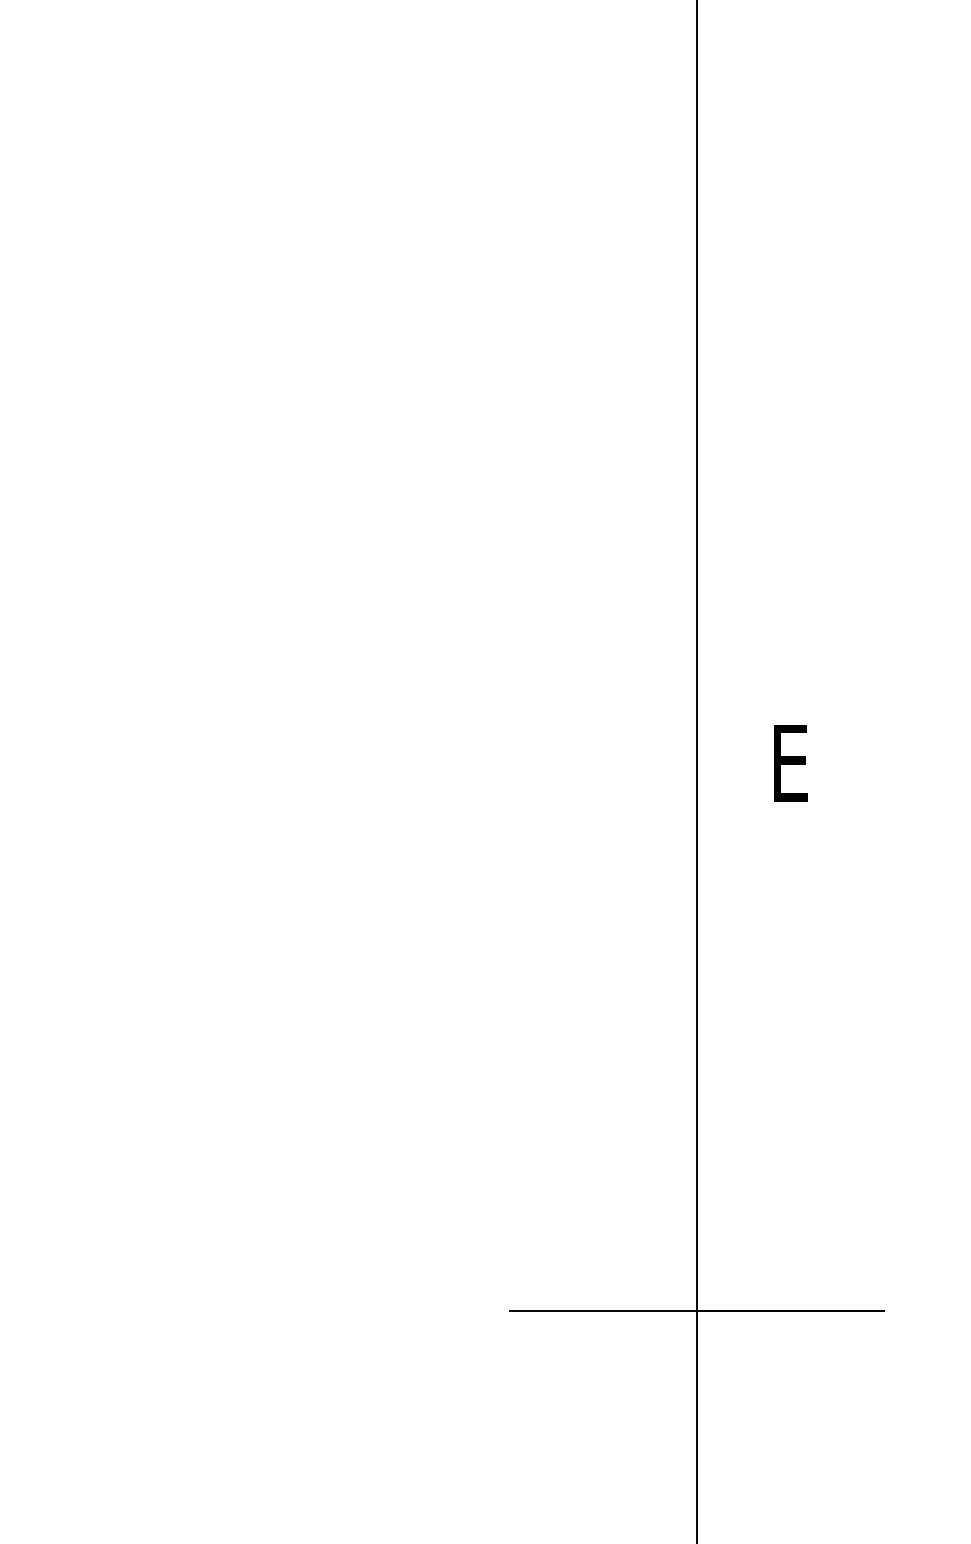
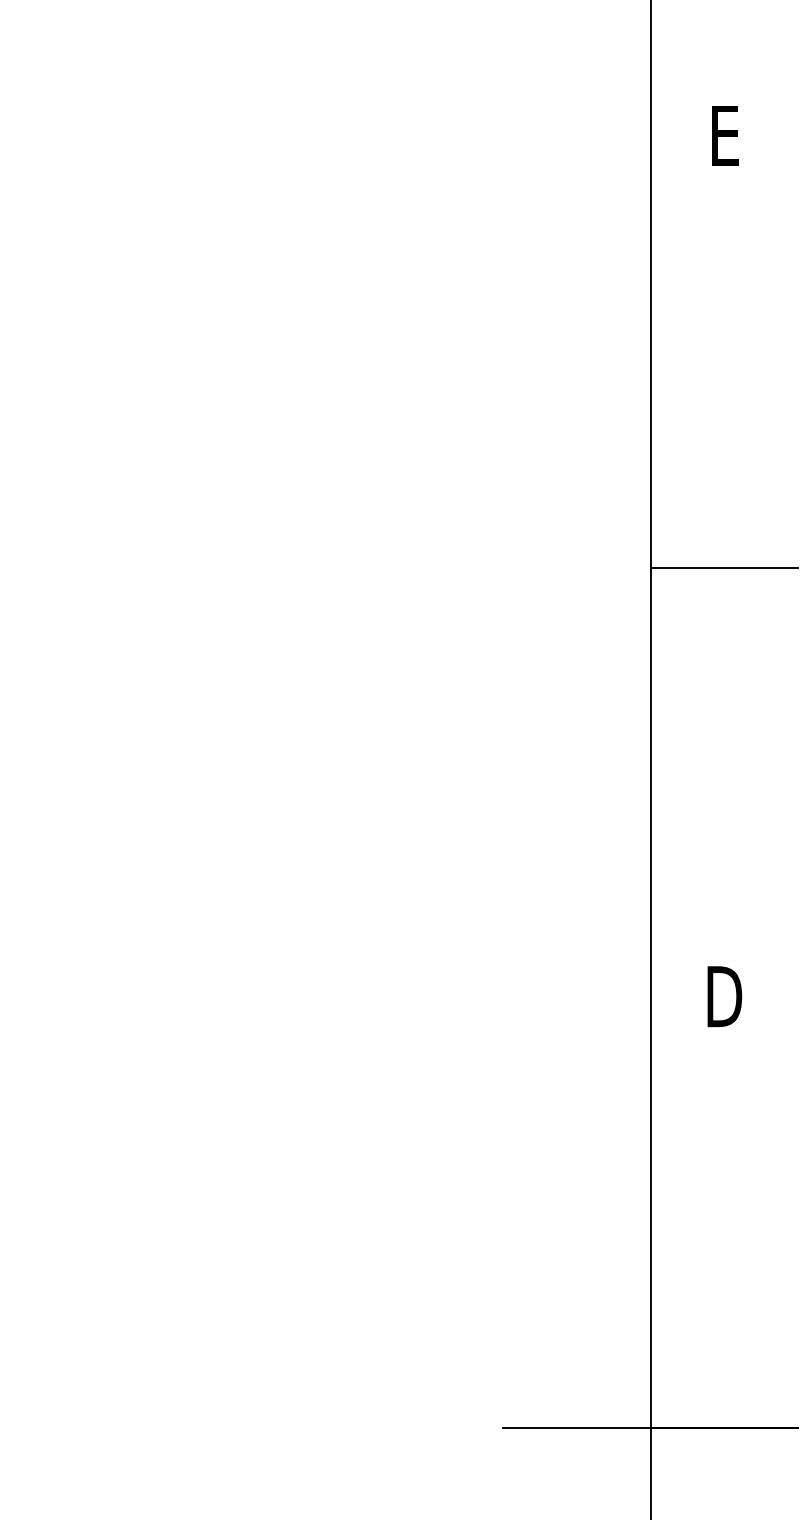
line: (790, 219) -> (724, 567), added
text: (790, 762) -> (724, 996), E -> D

